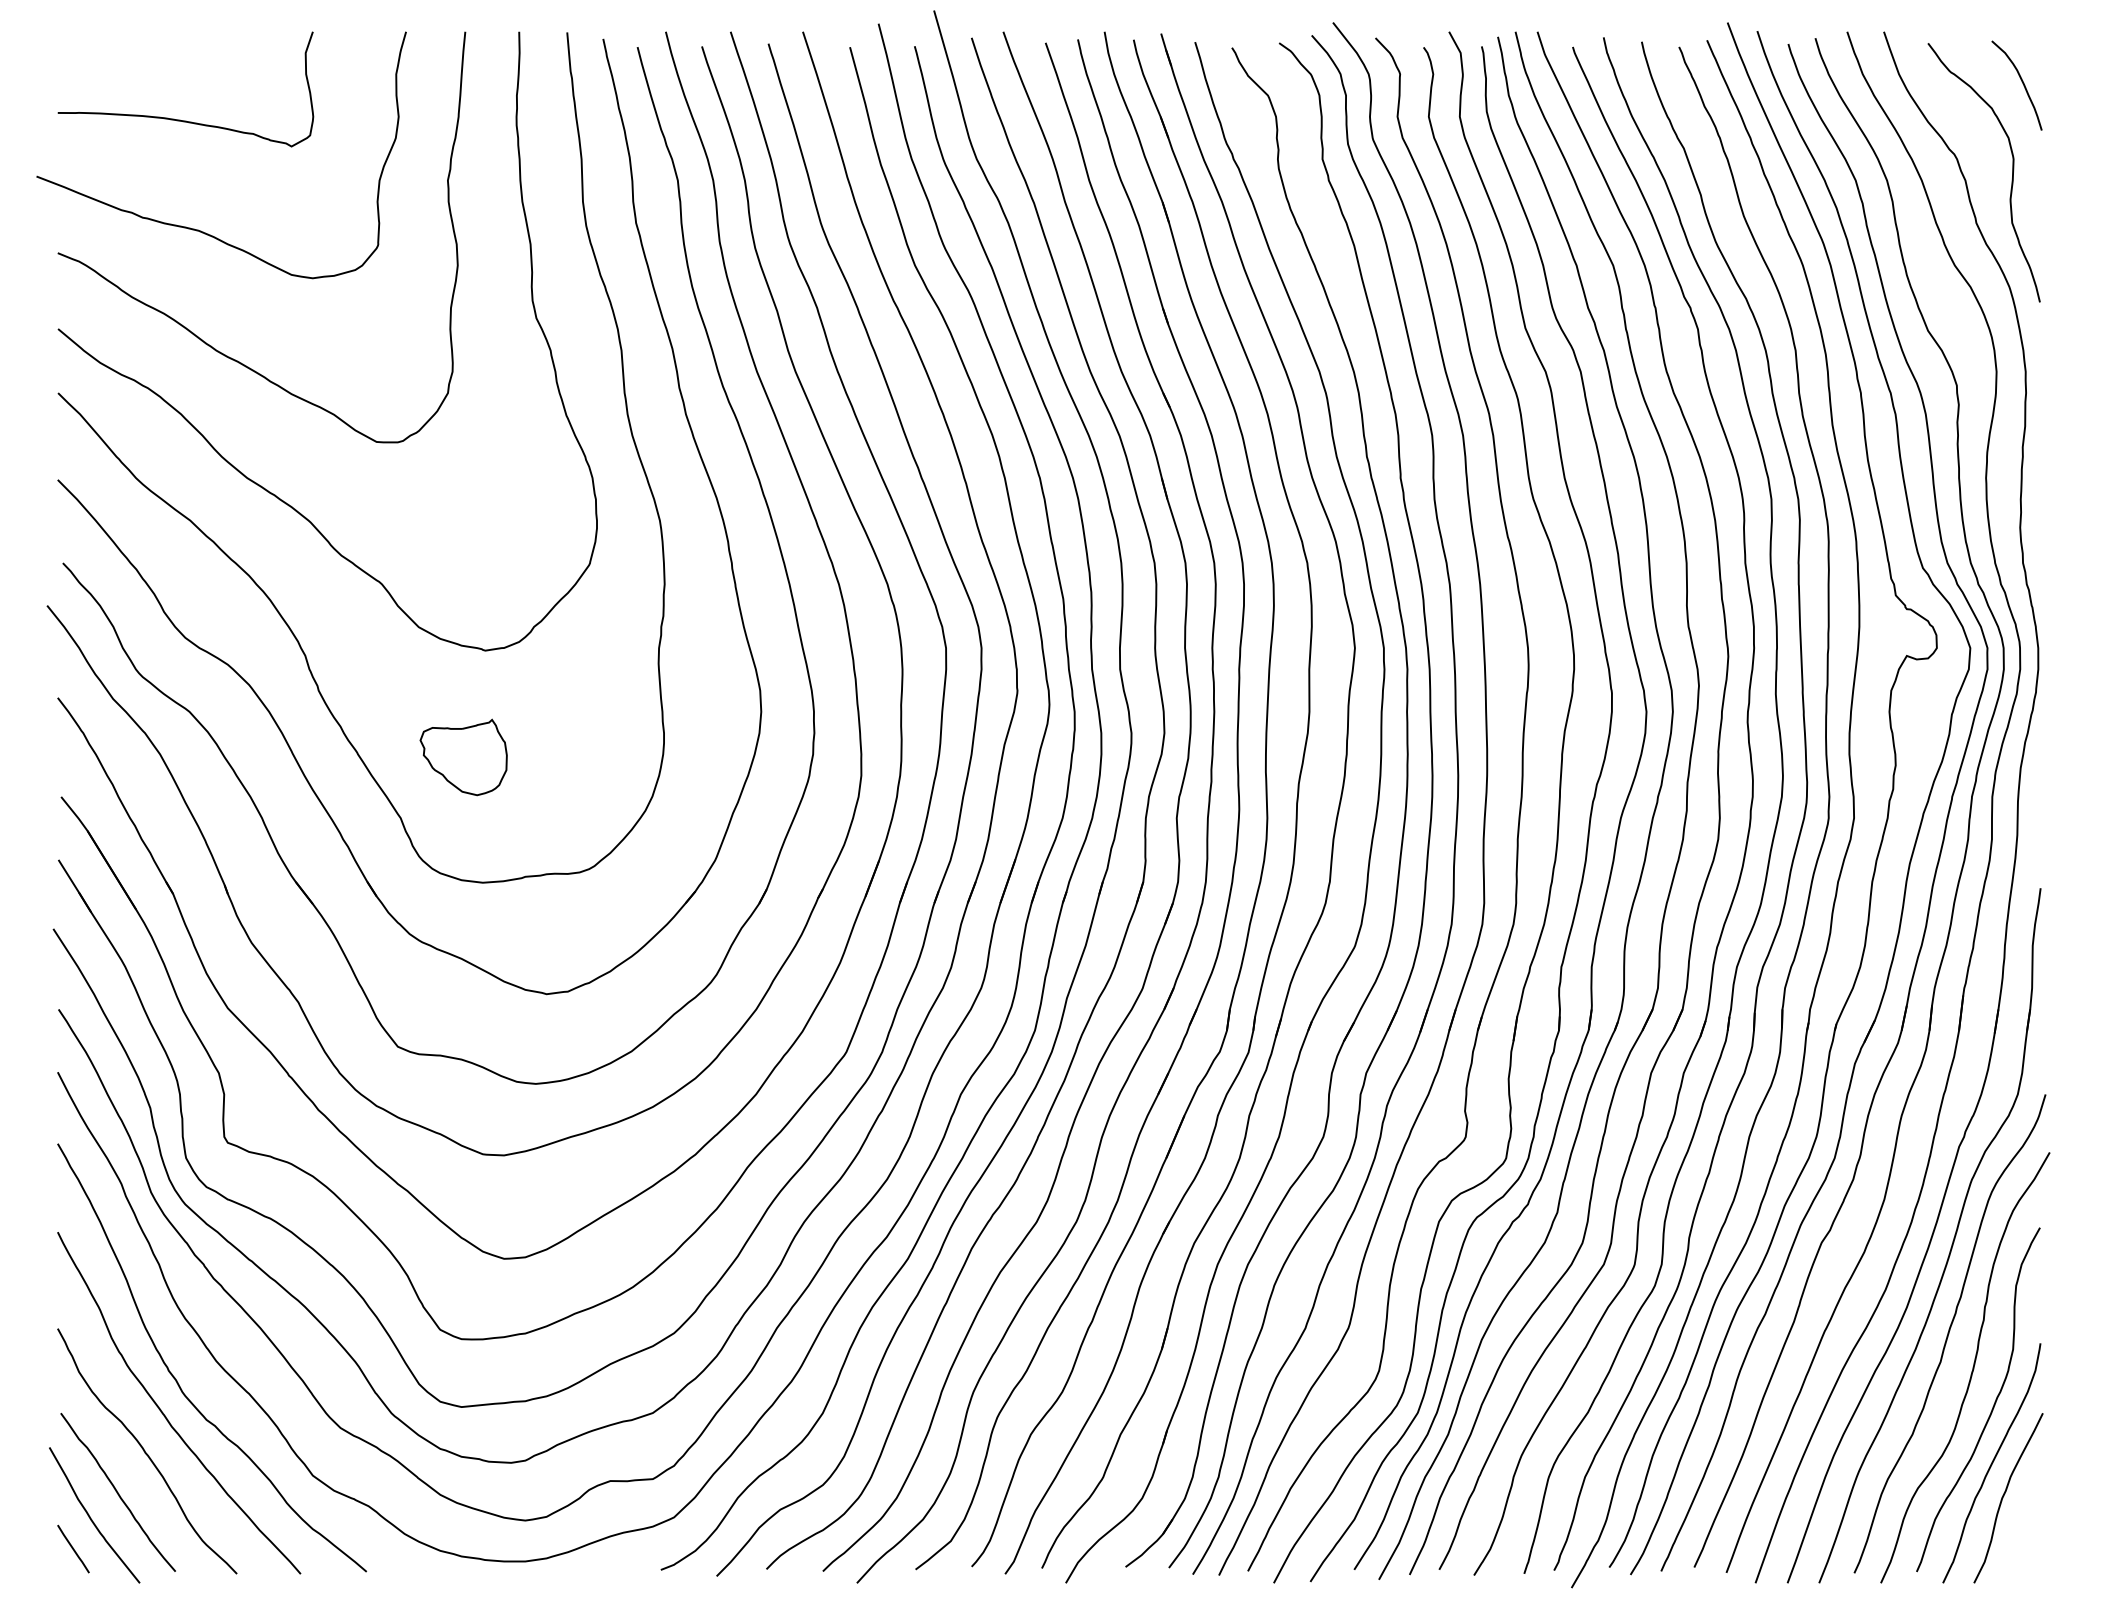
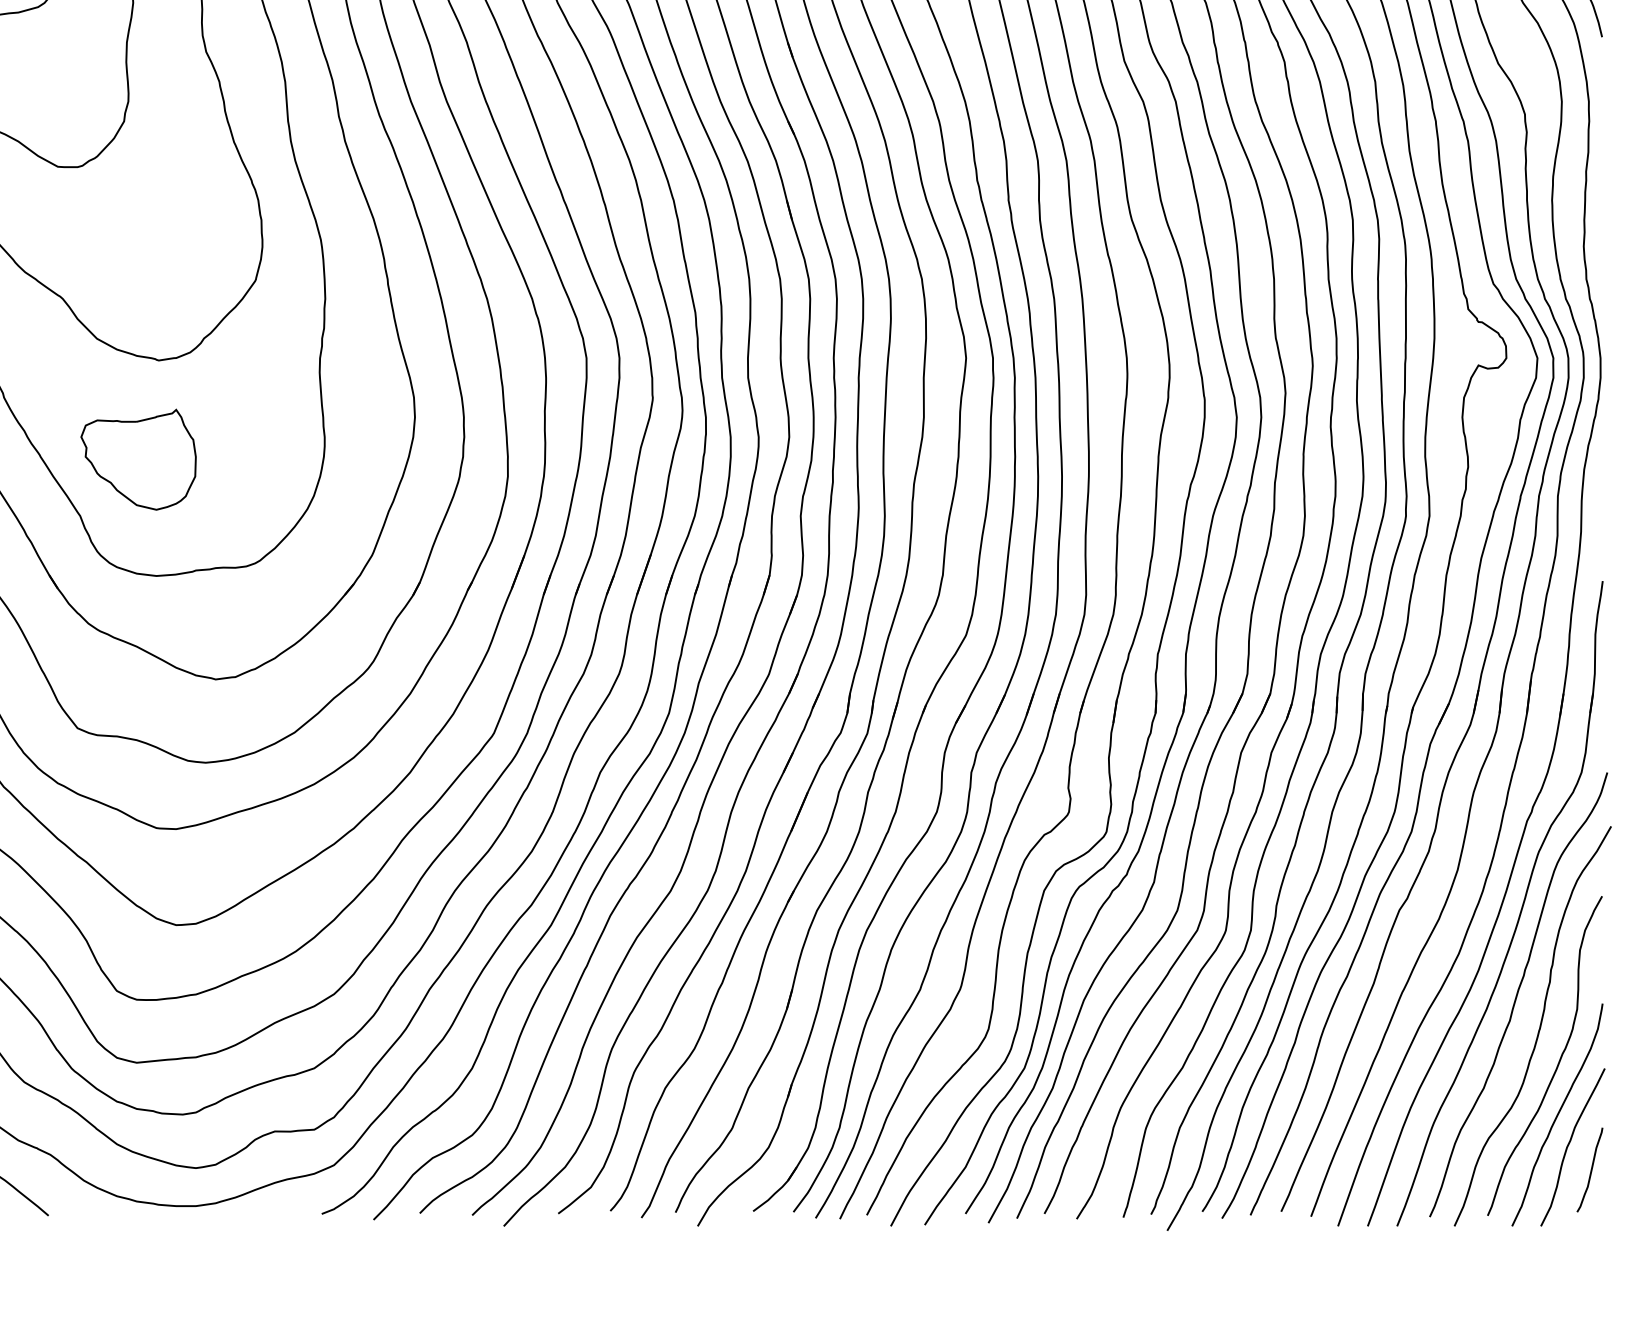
part: (463, 757) -> (138, 459), size x1.43
curve: (2027, 1522) -> (1590, 1169), added

